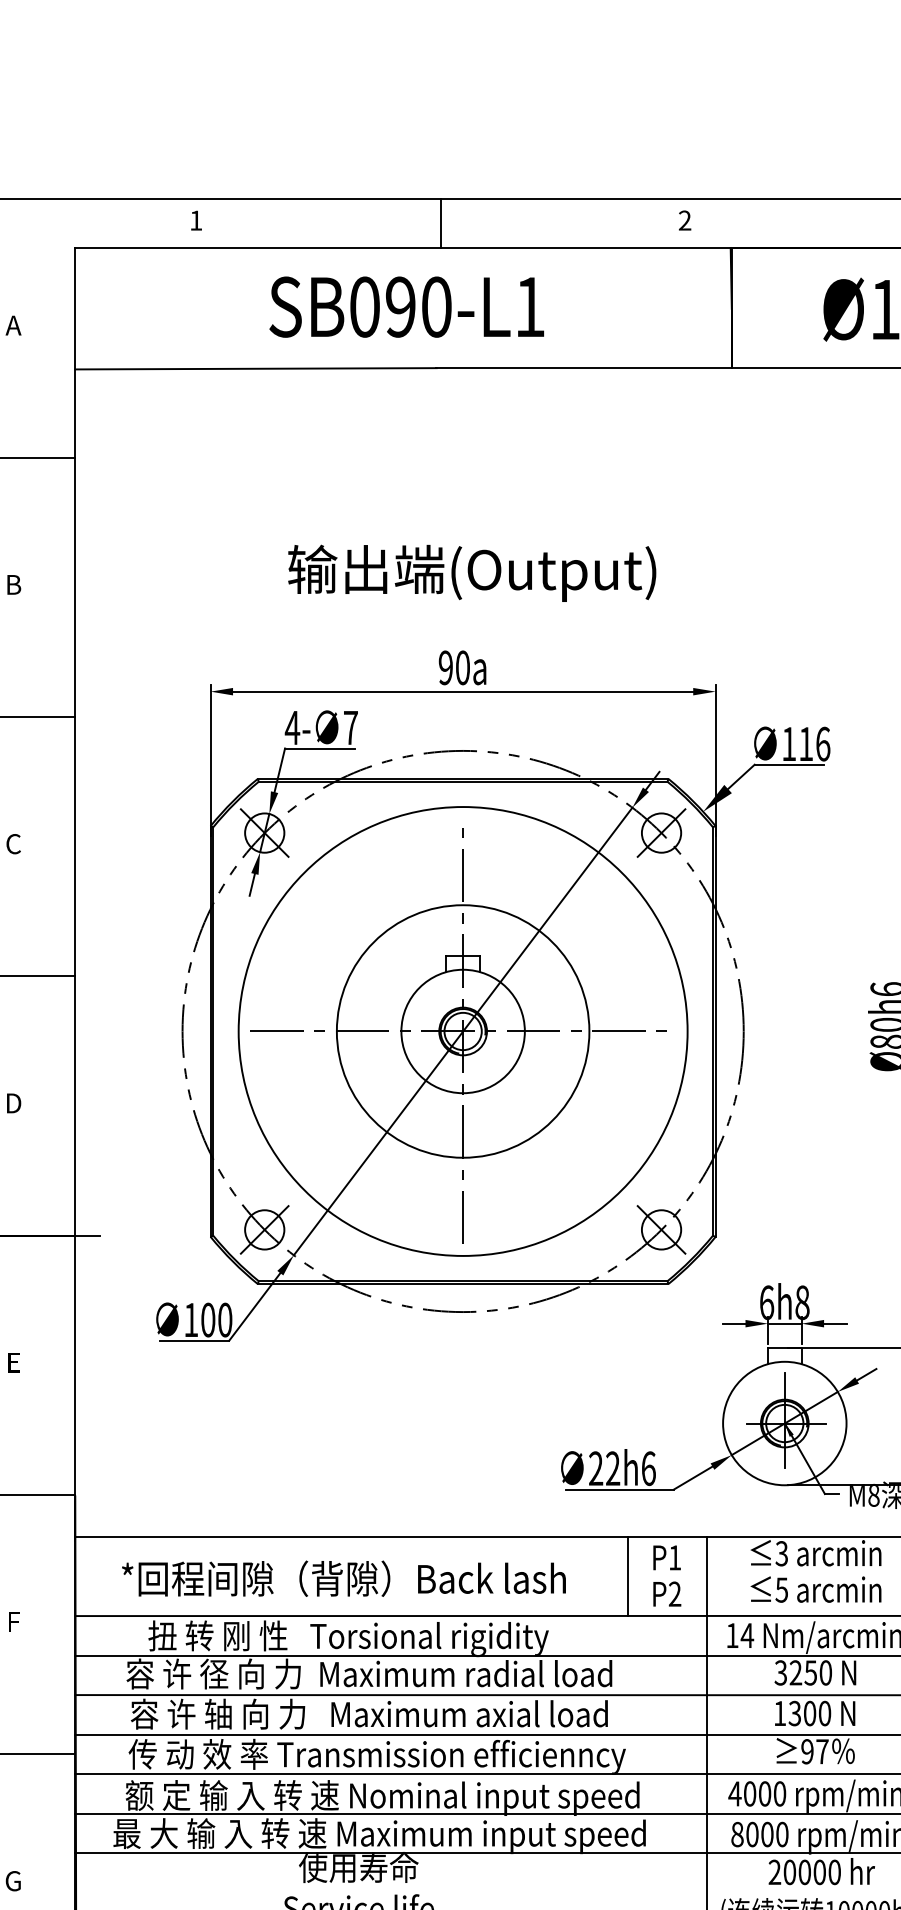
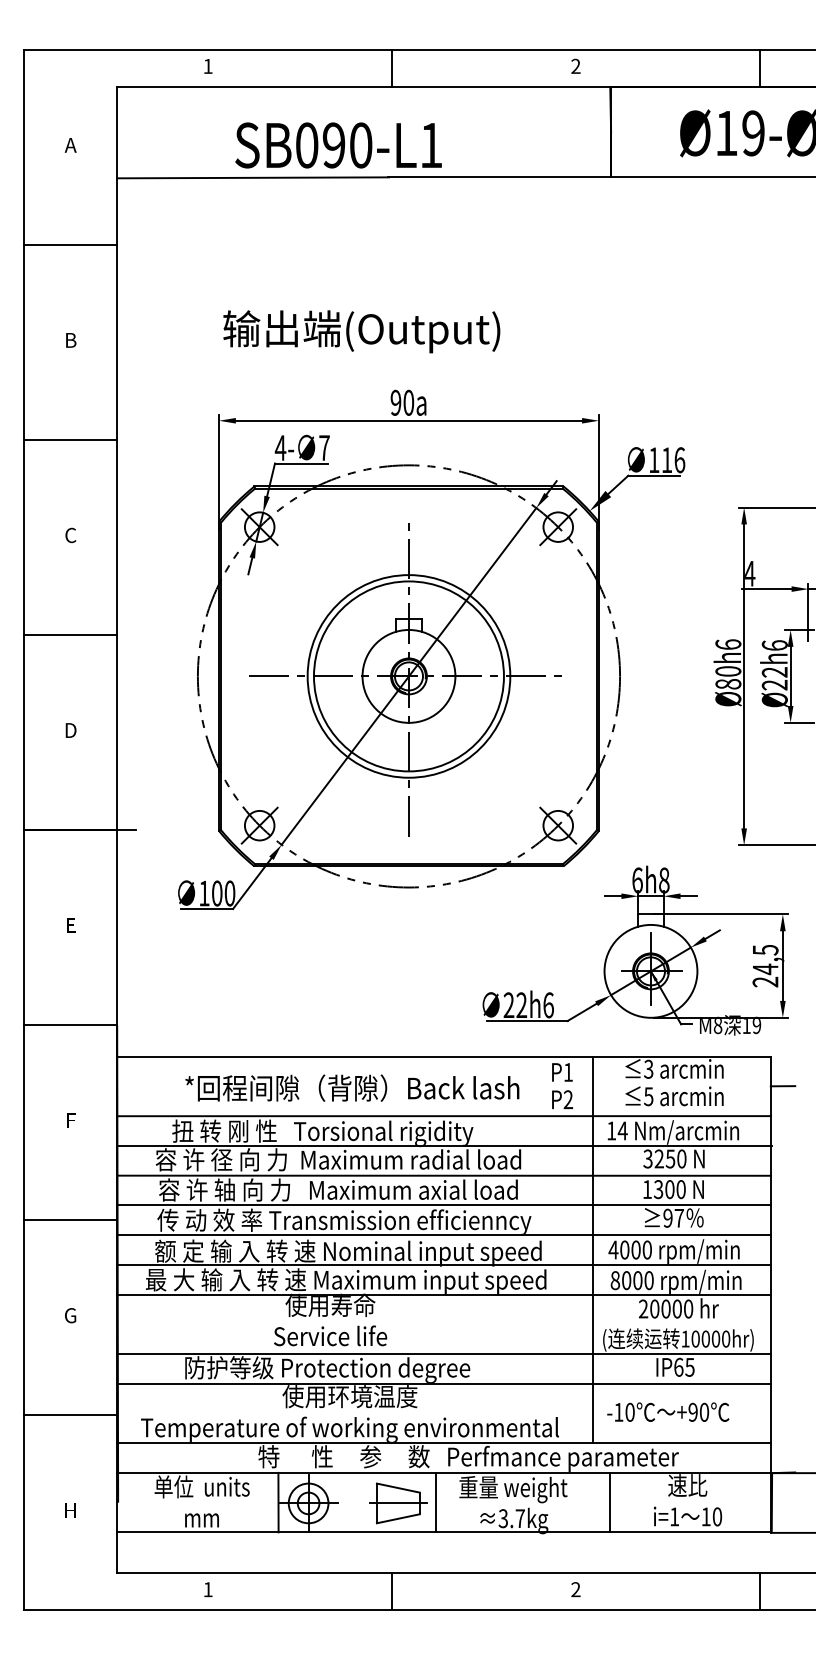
text: (406, 307) -> (338, 145), moved
text: (471, 573) -> (361, 331), moved
circle: (462, 1031) -> (408, 676), size x0.6
line: (627, 1576) -> (532, 1086), removed
text: (344, 1577) -> (352, 1087), moved

